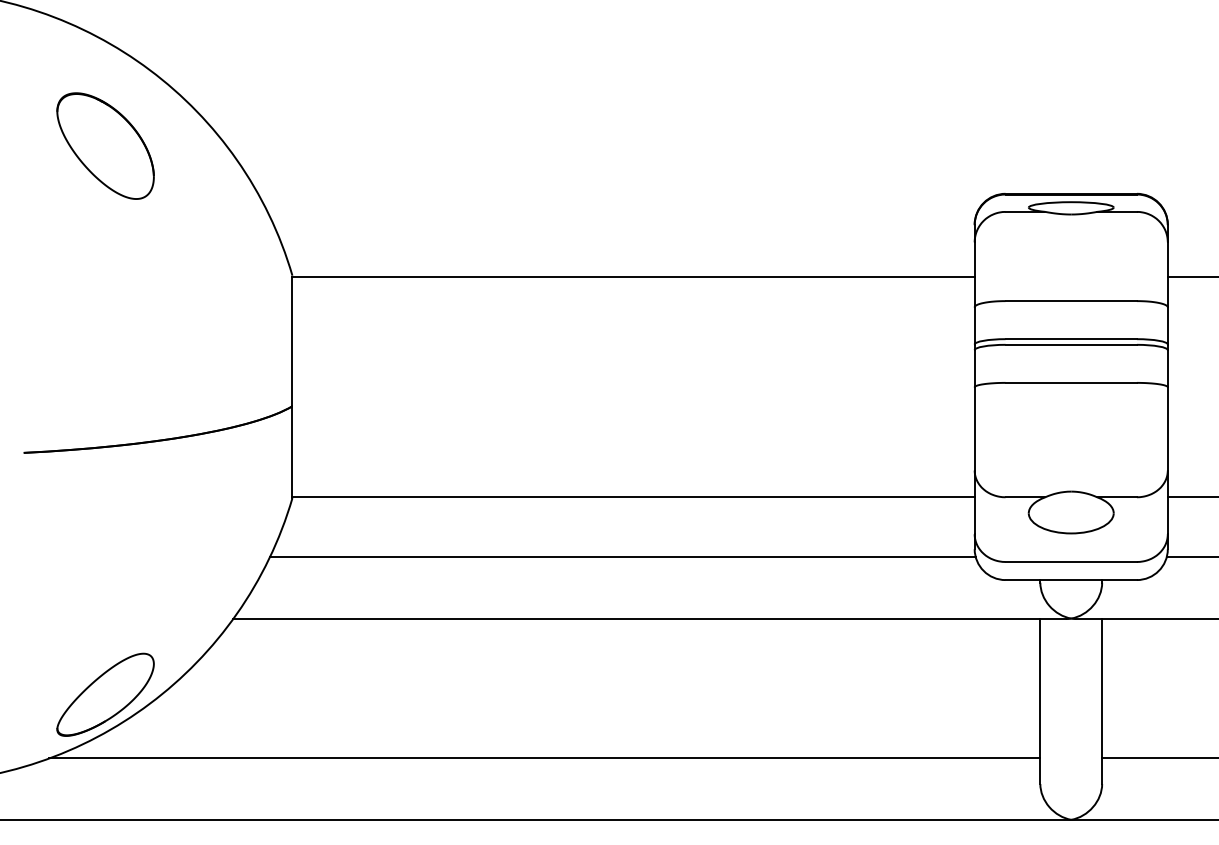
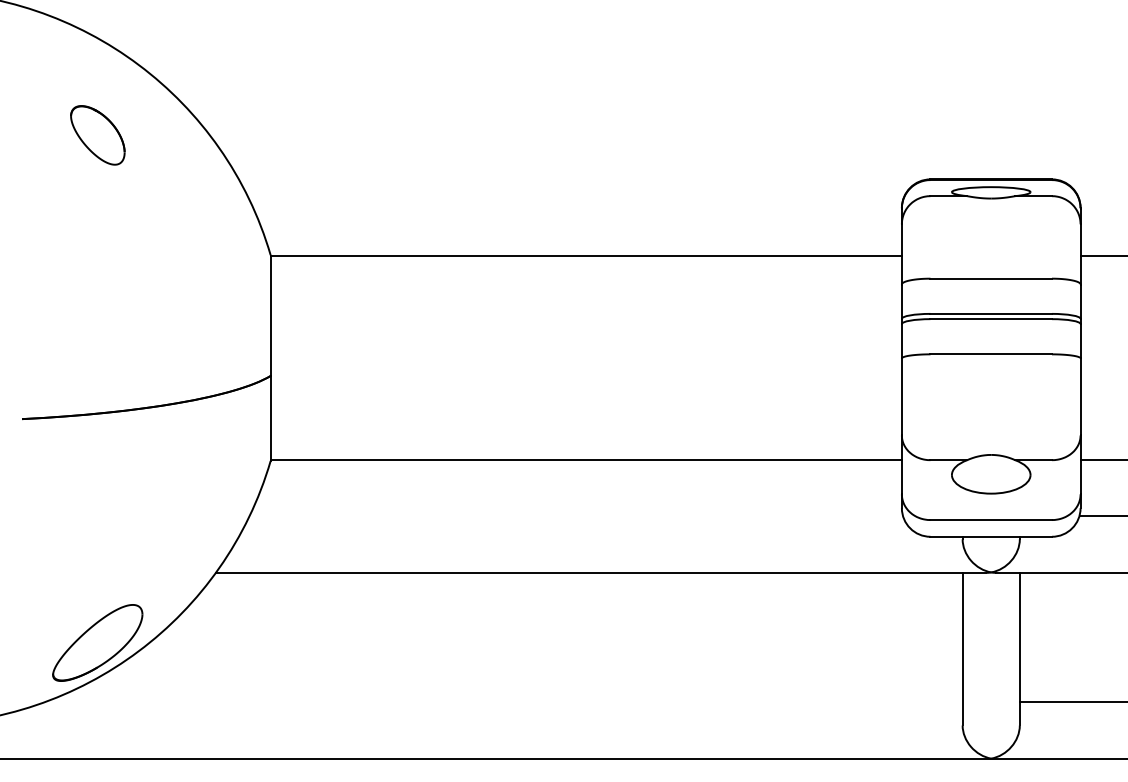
part: (105, 146) -> (97, 135), size x0.6
line: (621, 557) -> (575, 515), removed
line: (544, 758) -> (503, 701), removed

